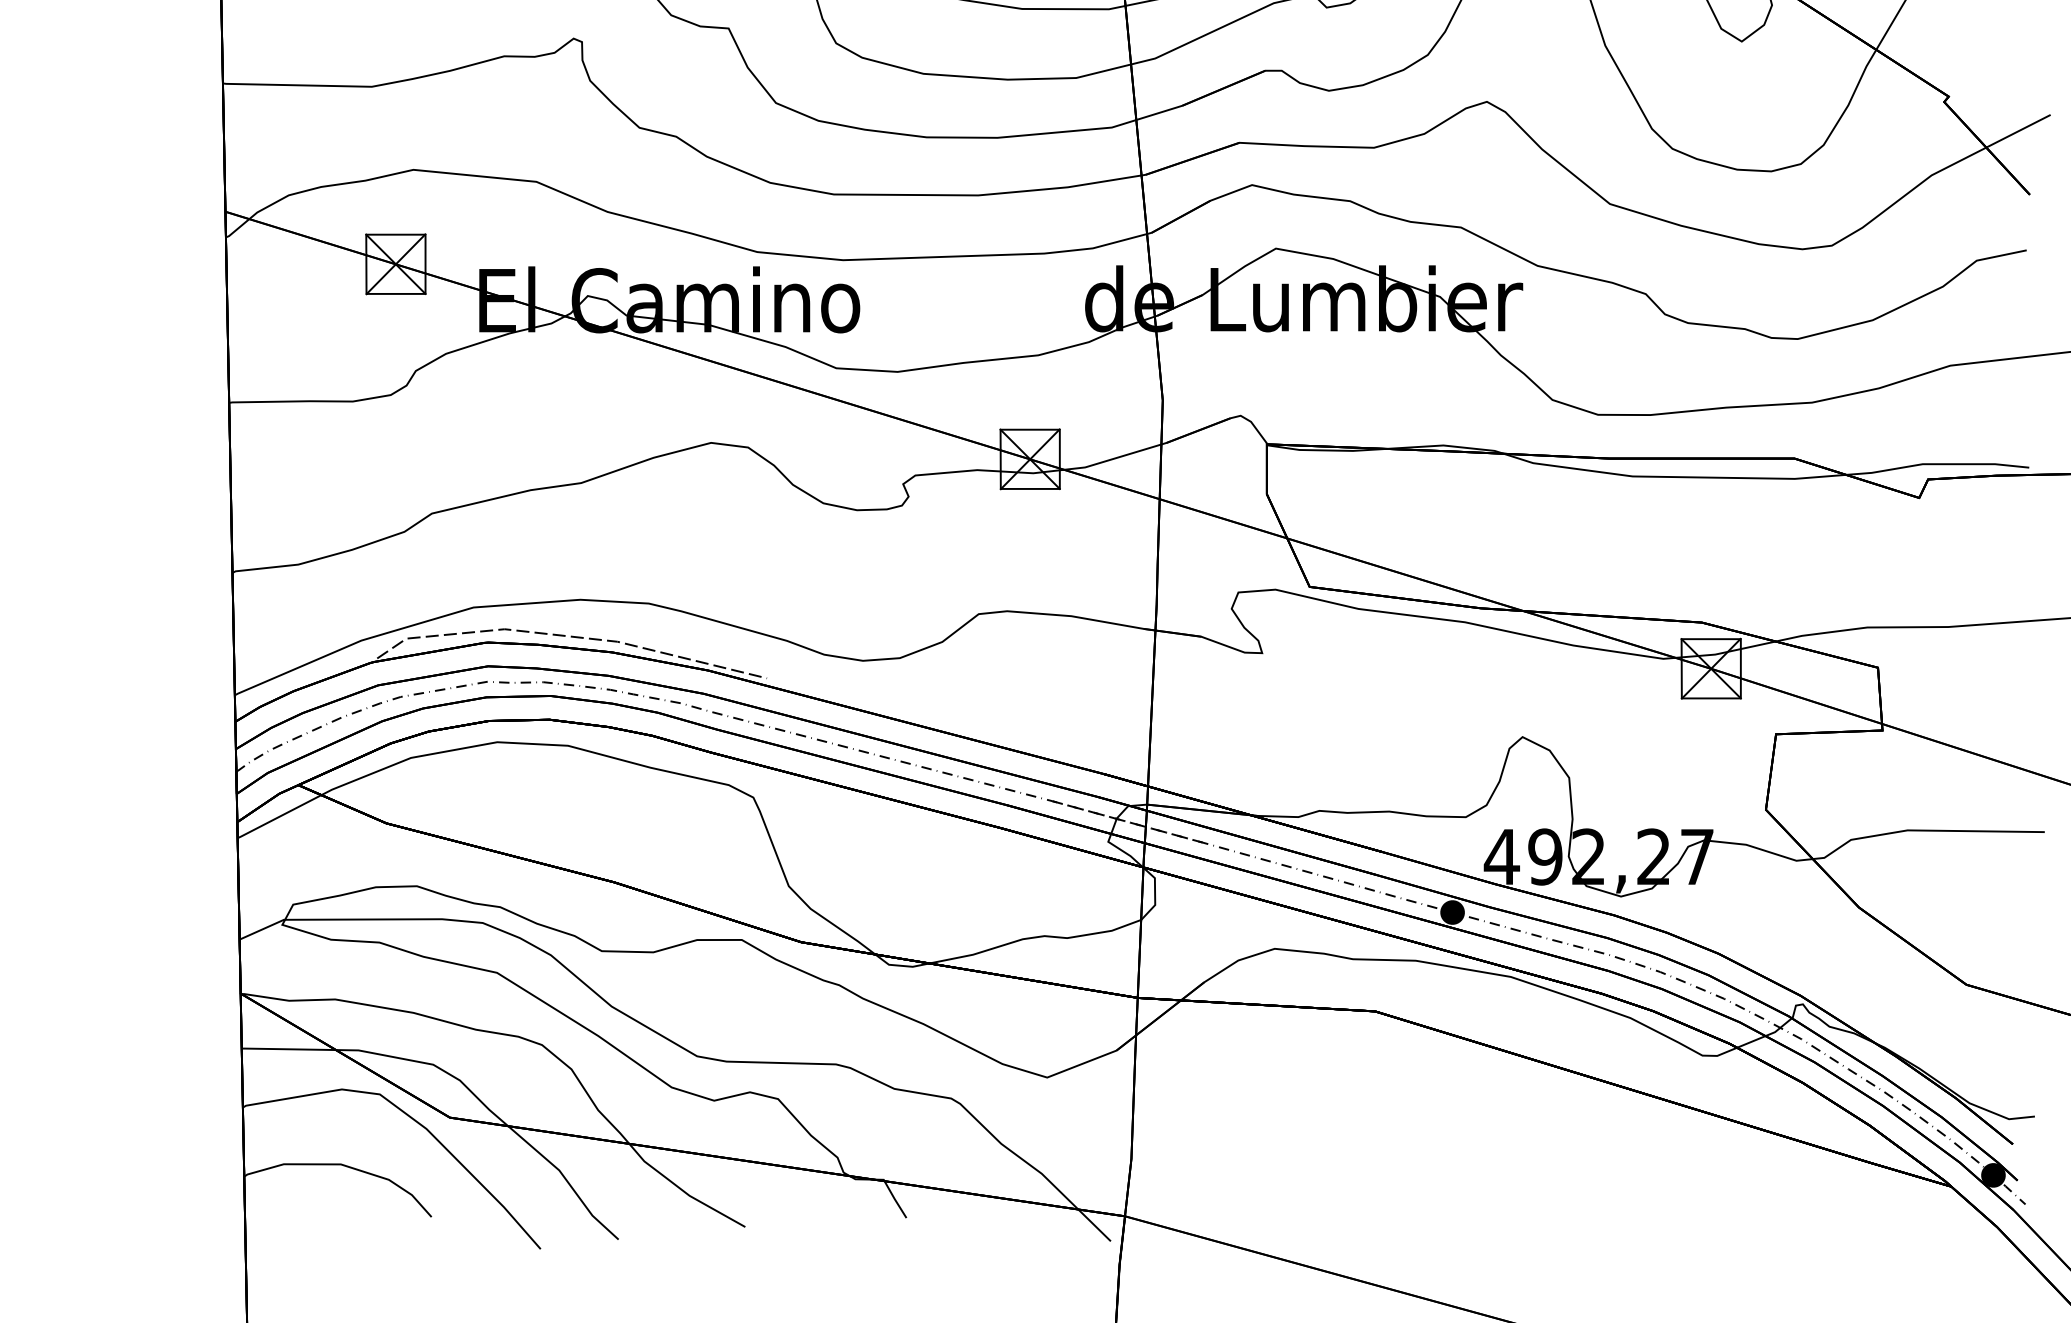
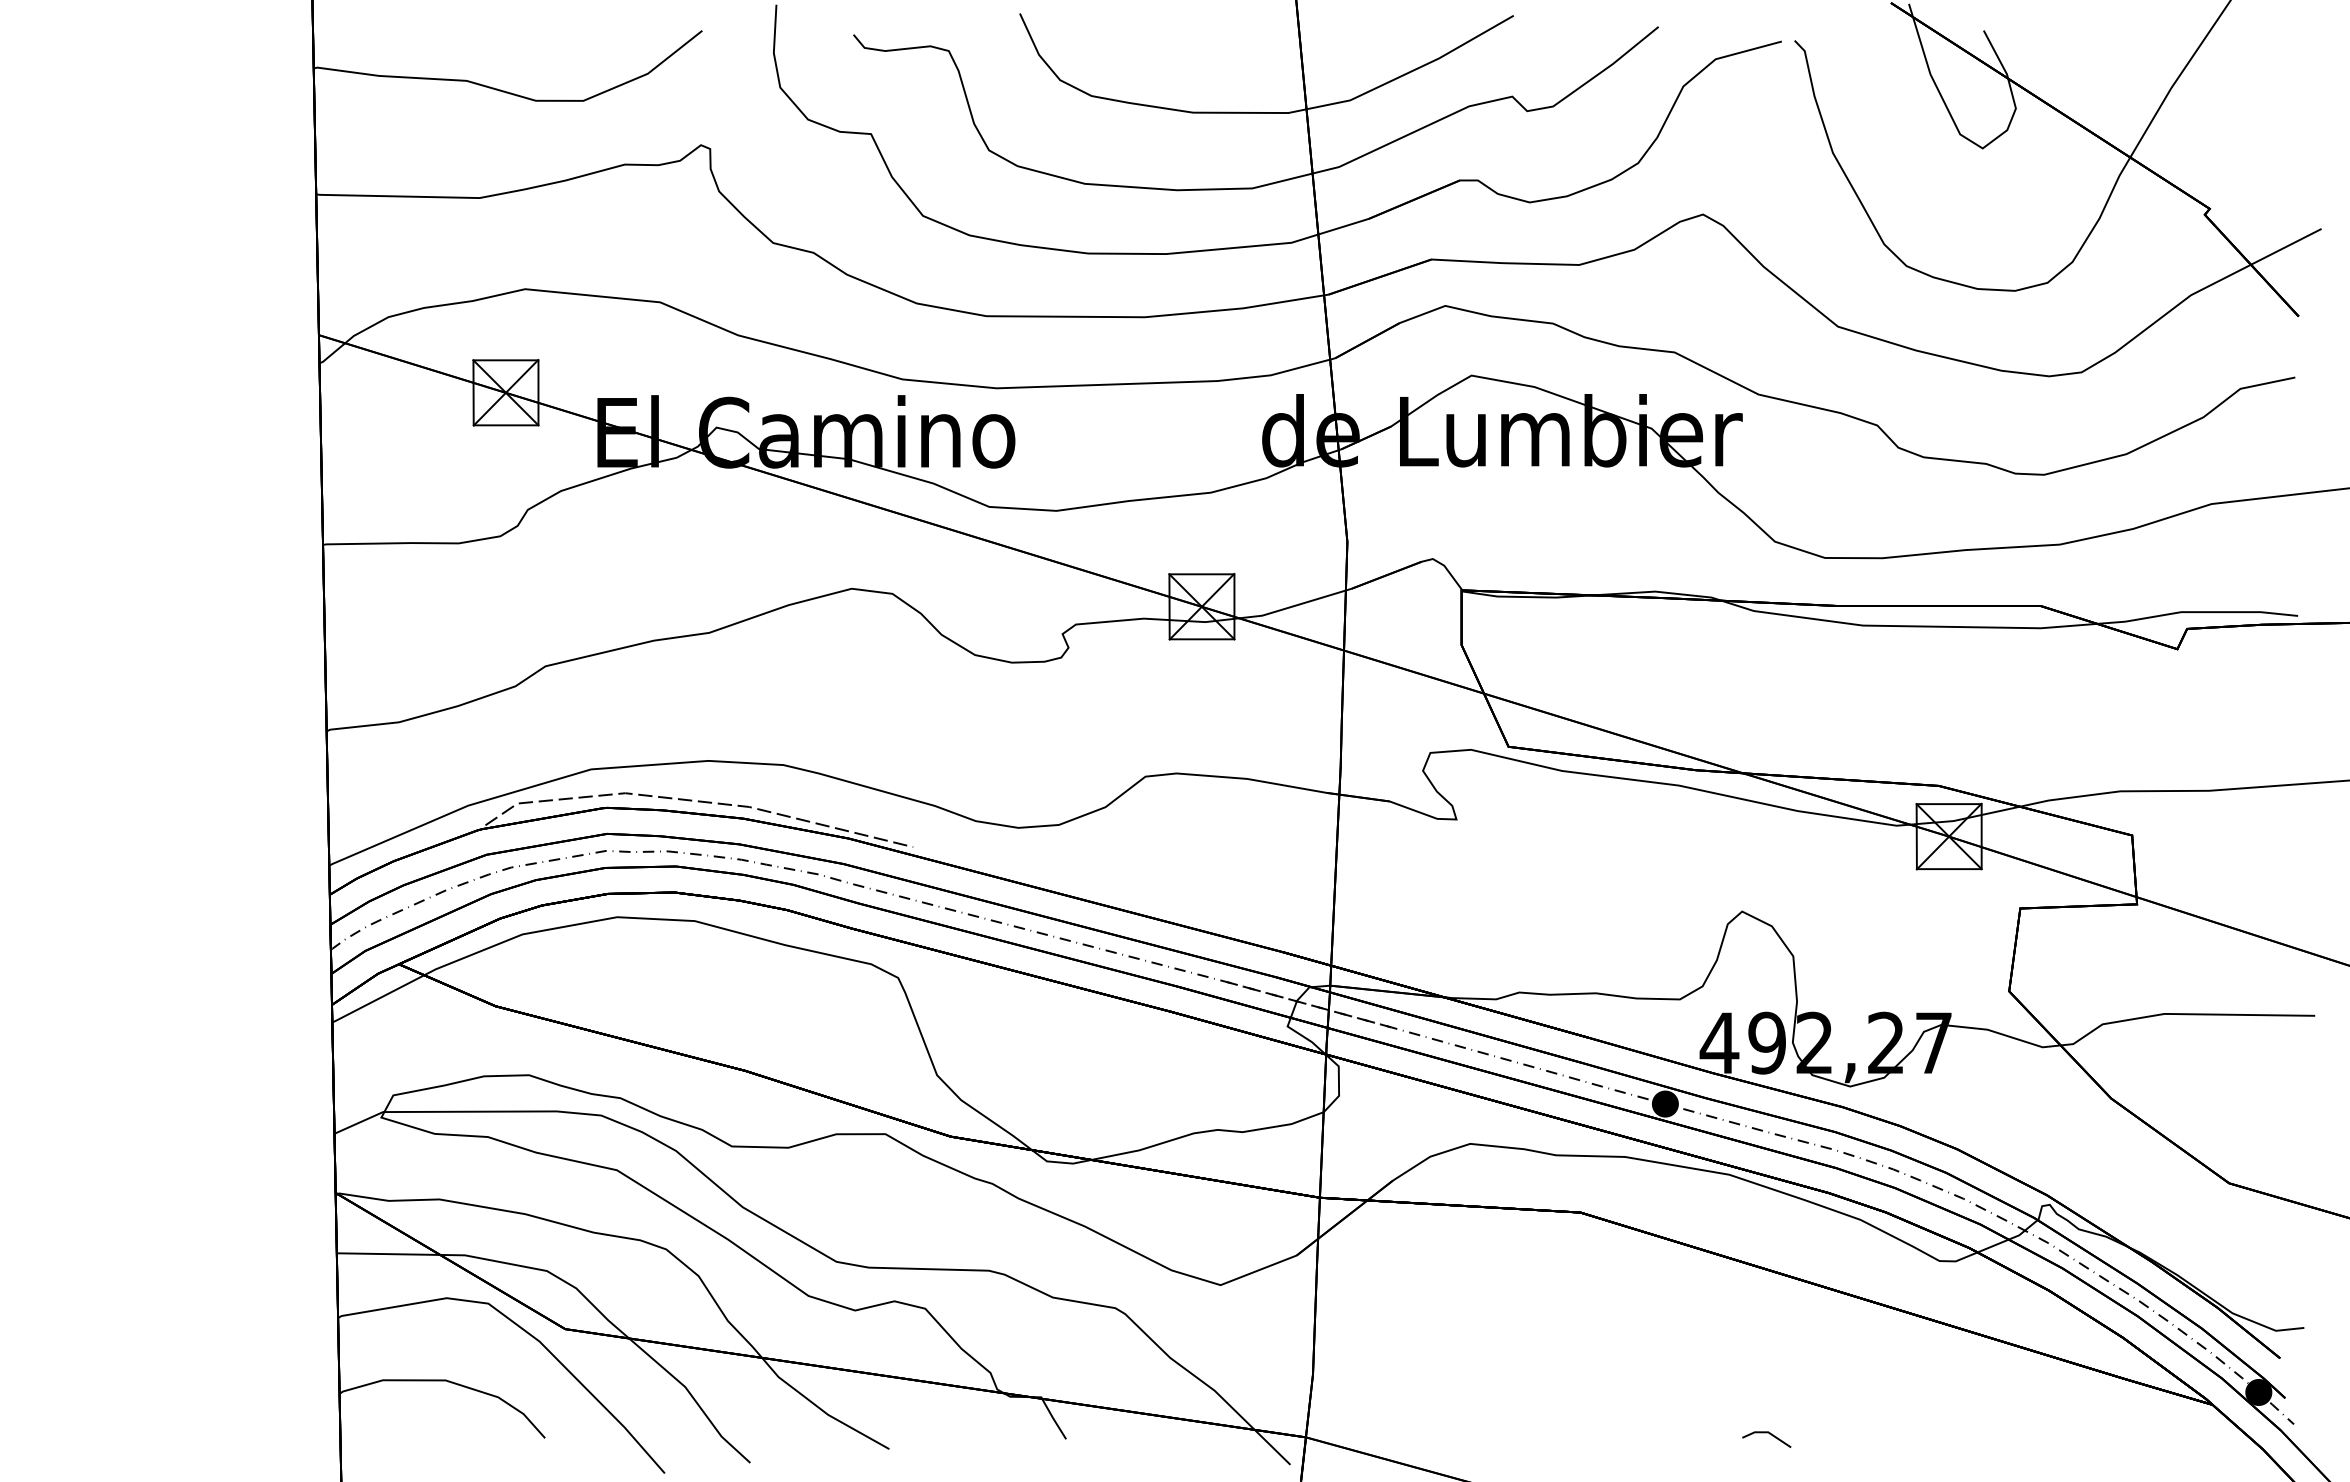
line: (1547, 1213) -> (1769, 1434), added

